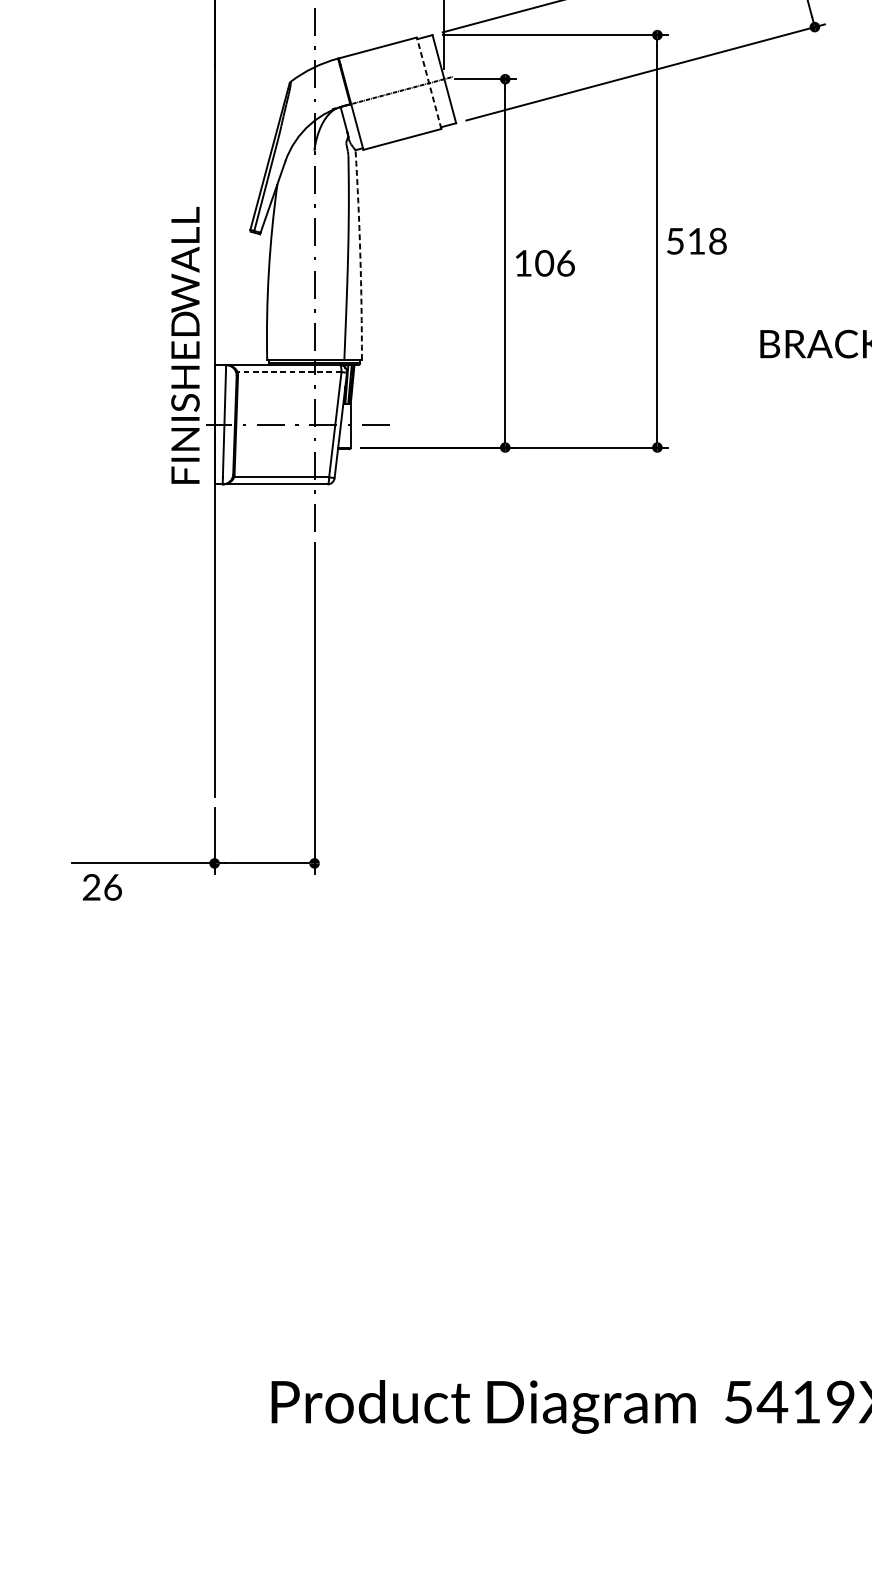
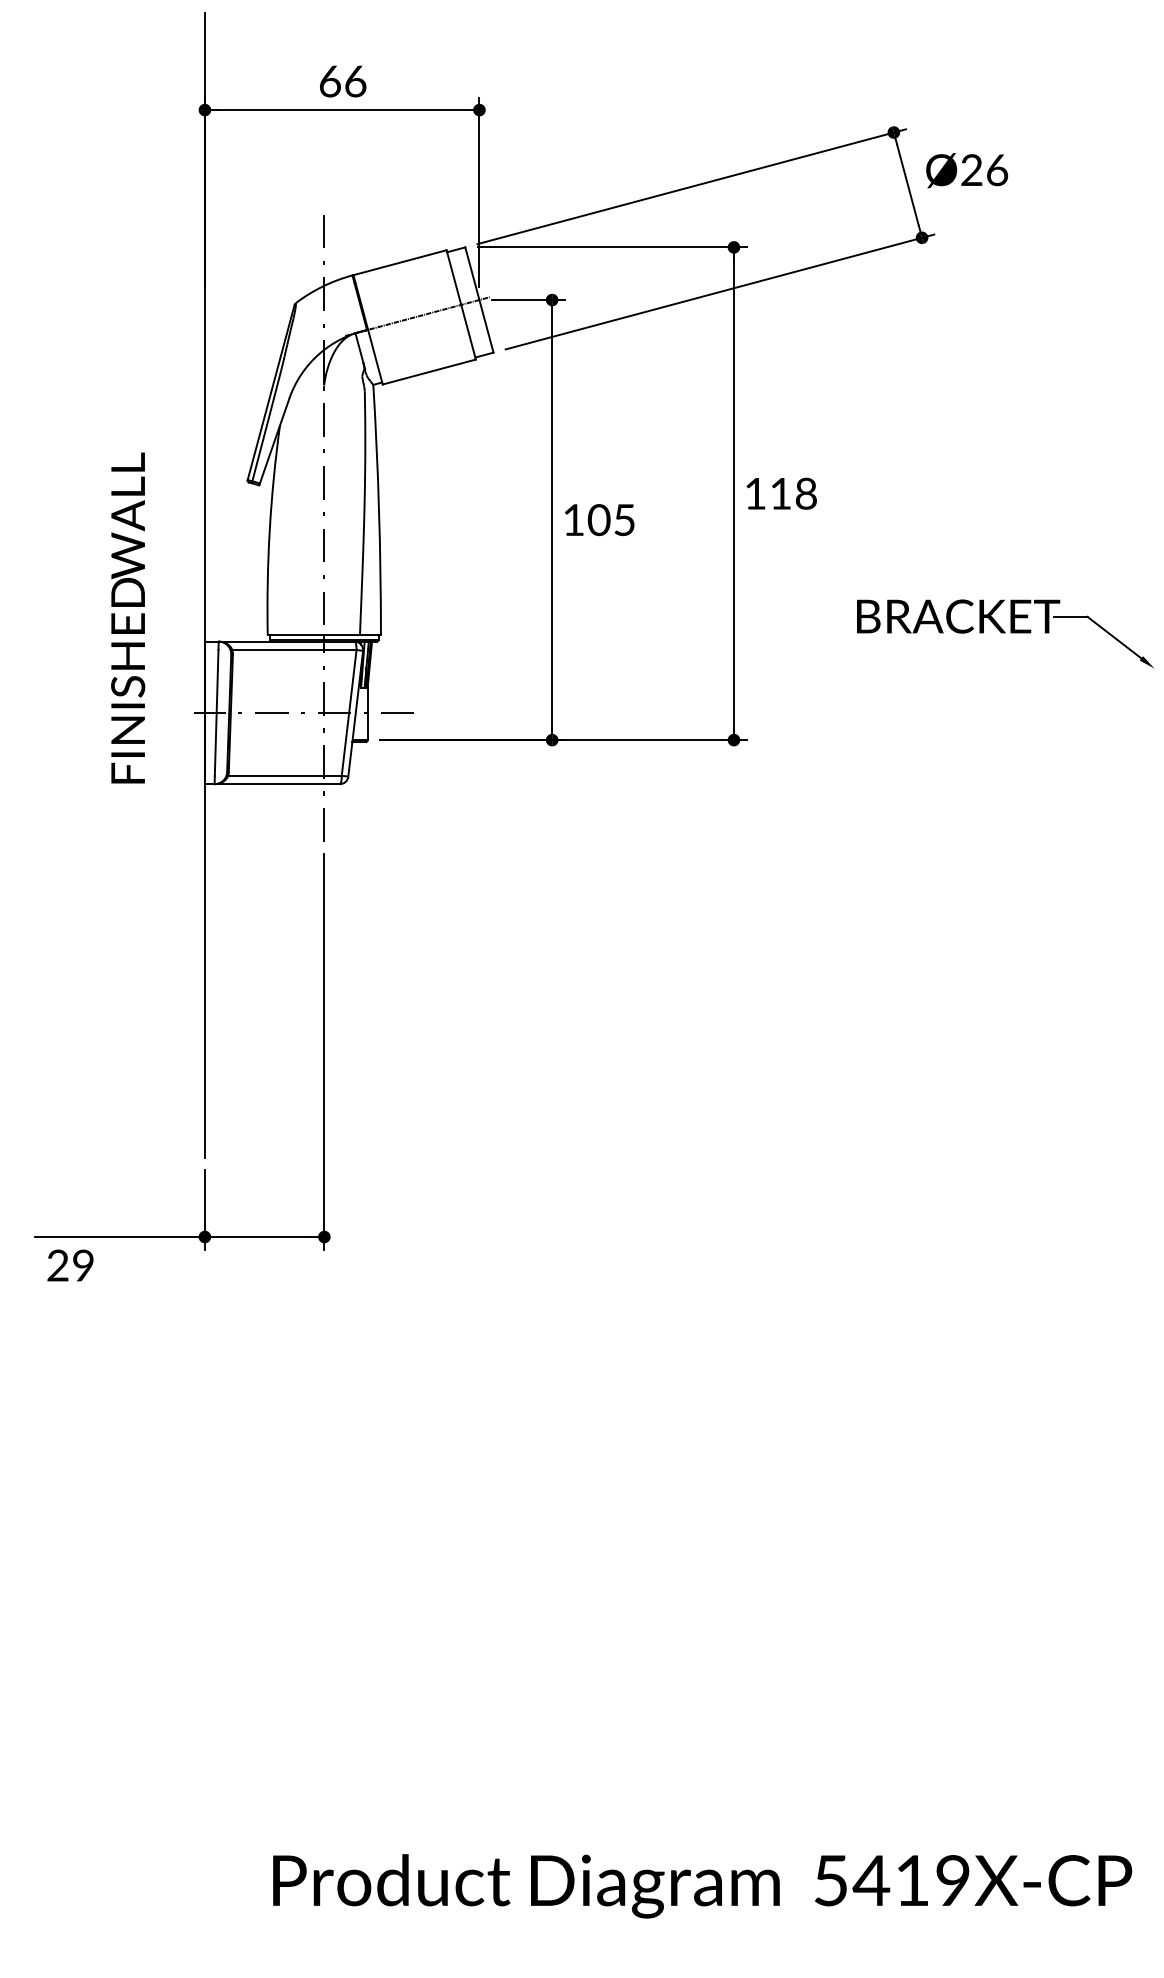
line: (429, 82) -> (461, 304), dashed -> solid
text: (675, 241) -> (755, 493), 518 -> 118
arc: (360, 255) -> (379, 510), dashed -> solid
text: (565, 263) -> (624, 520), 106 -> 105
text: (185, 344) -> (128, 617), moved
line: (288, 372) -> (293, 650), dashed -> solid
text: (112, 887) -> (83, 1265), 26 -> 29

